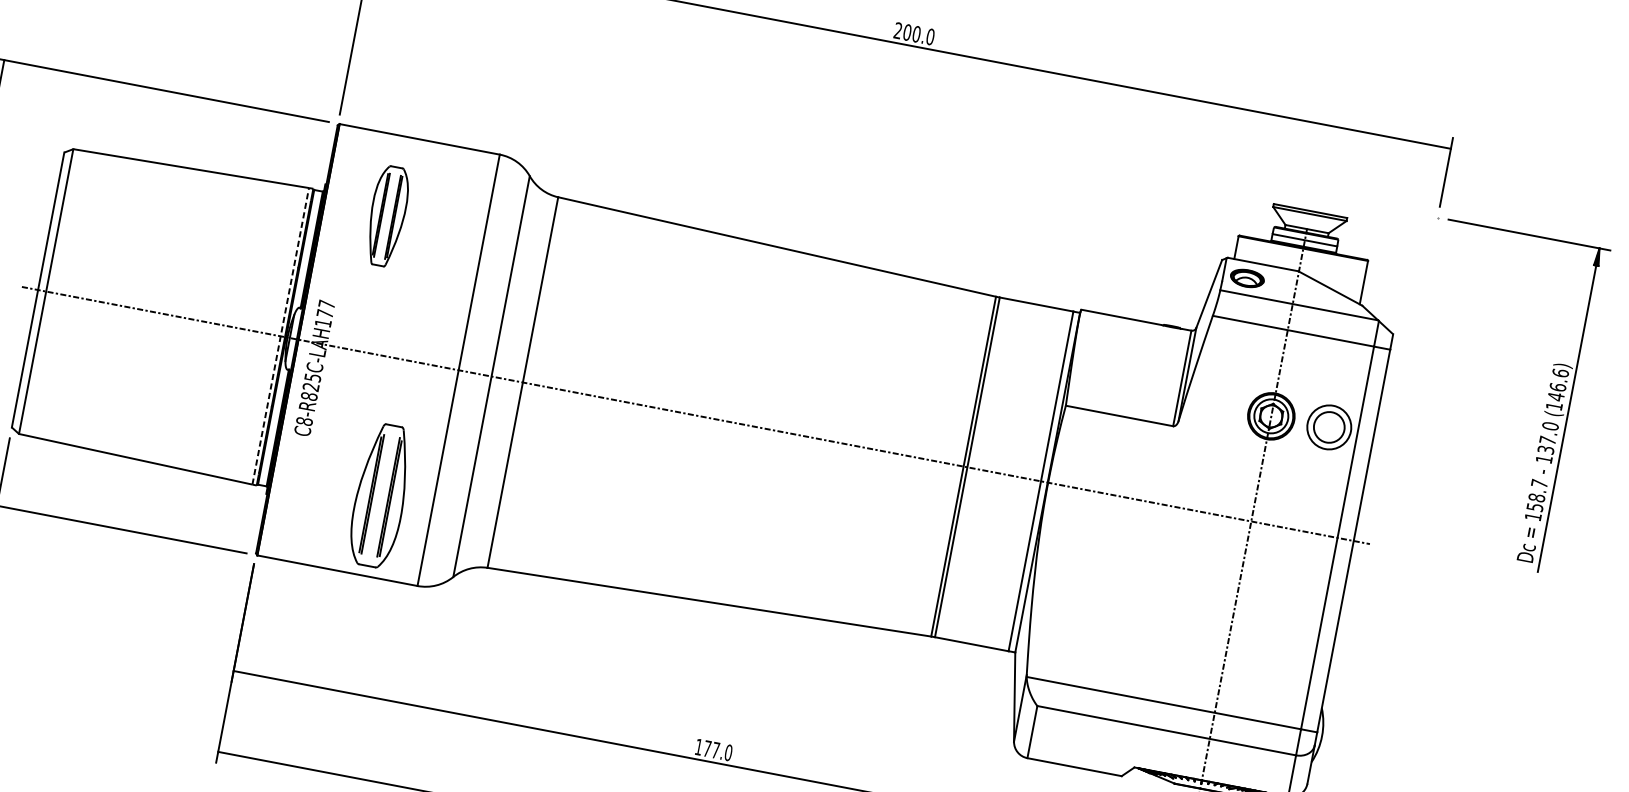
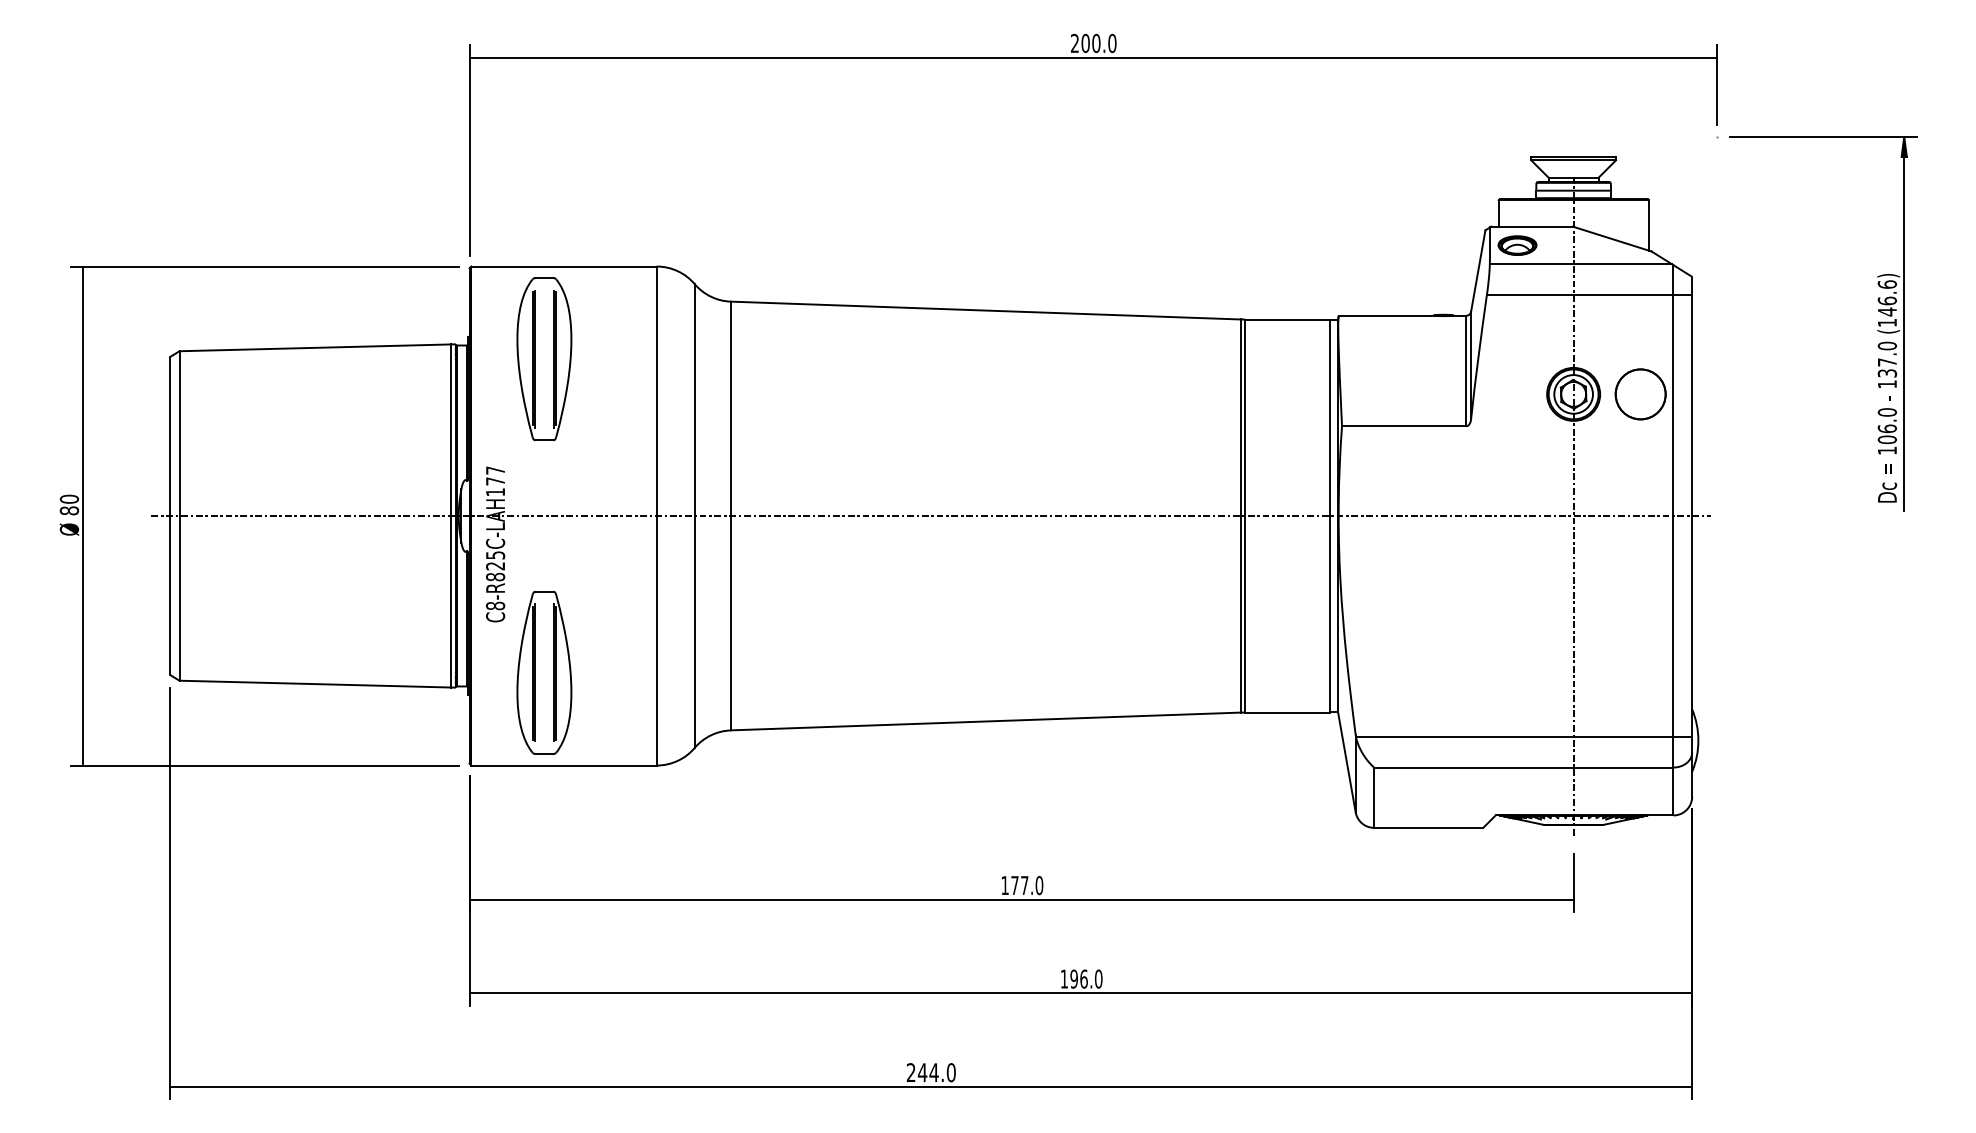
part: (387, 216) -> (544, 359), size x1.43
line: (280, 335) -> (450, 515), dashed -> solid
circle: (1329, 427) -> (1640, 394), size x1.43
part: (380, 495) -> (544, 672), moved
text: (1536, 495) -> (1886, 426), 158.7 -> 106.0

